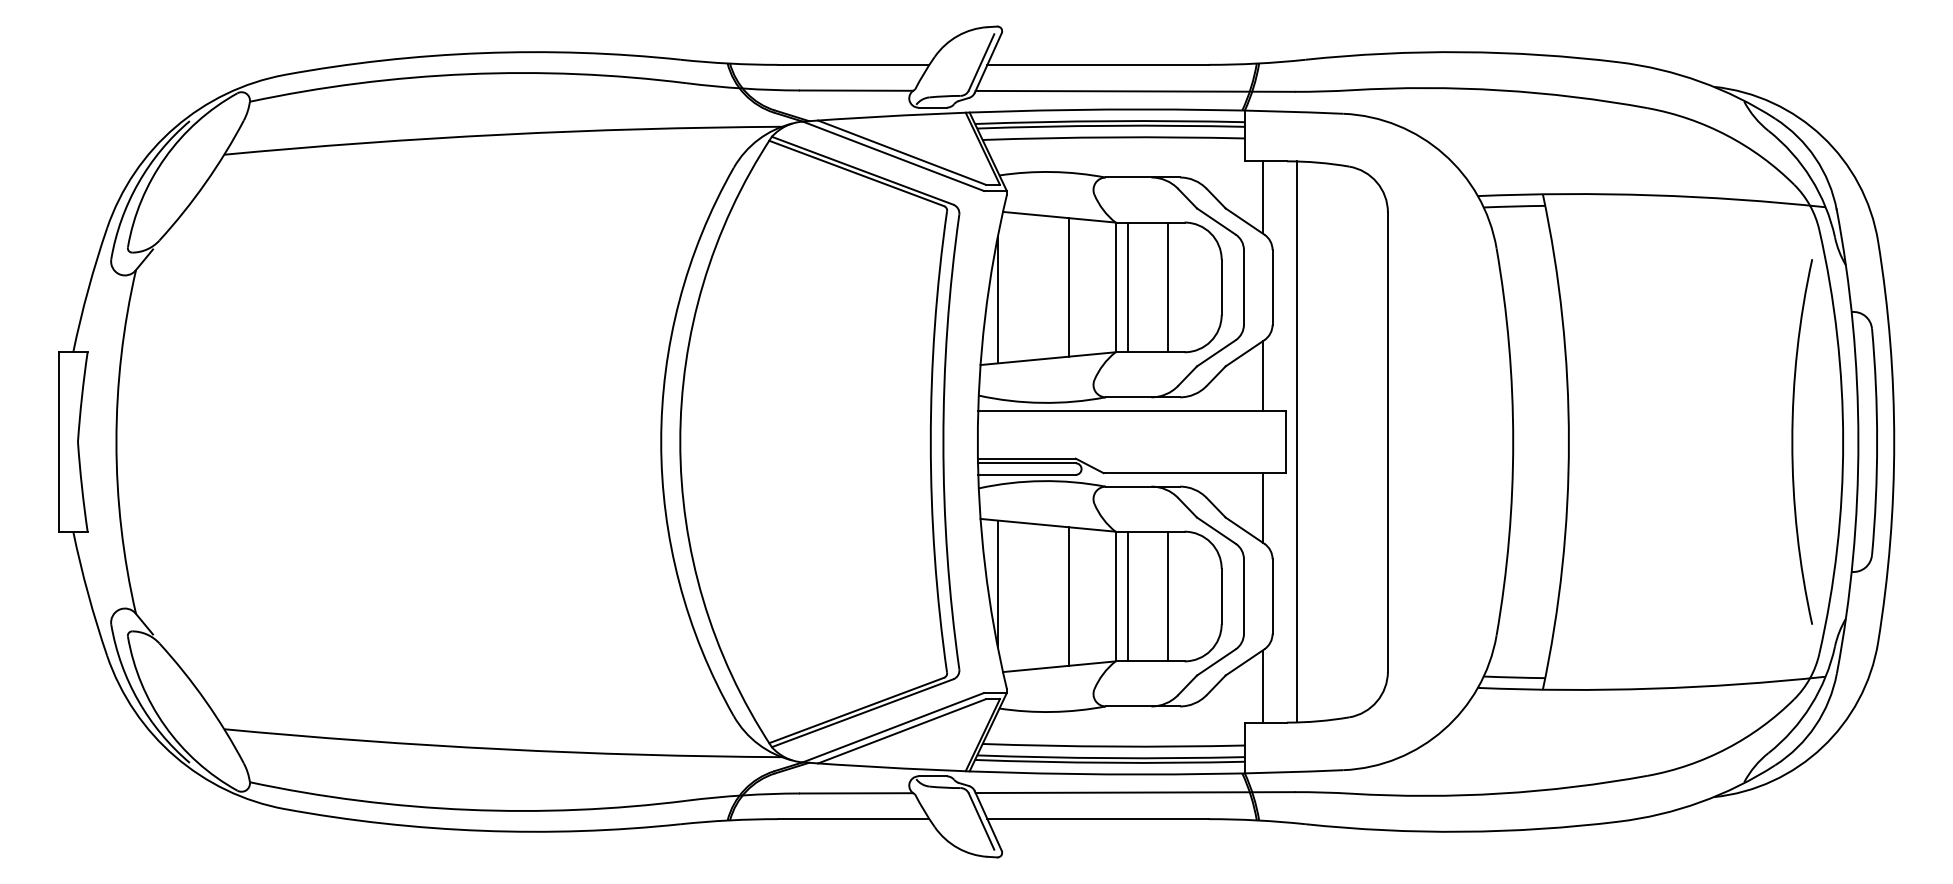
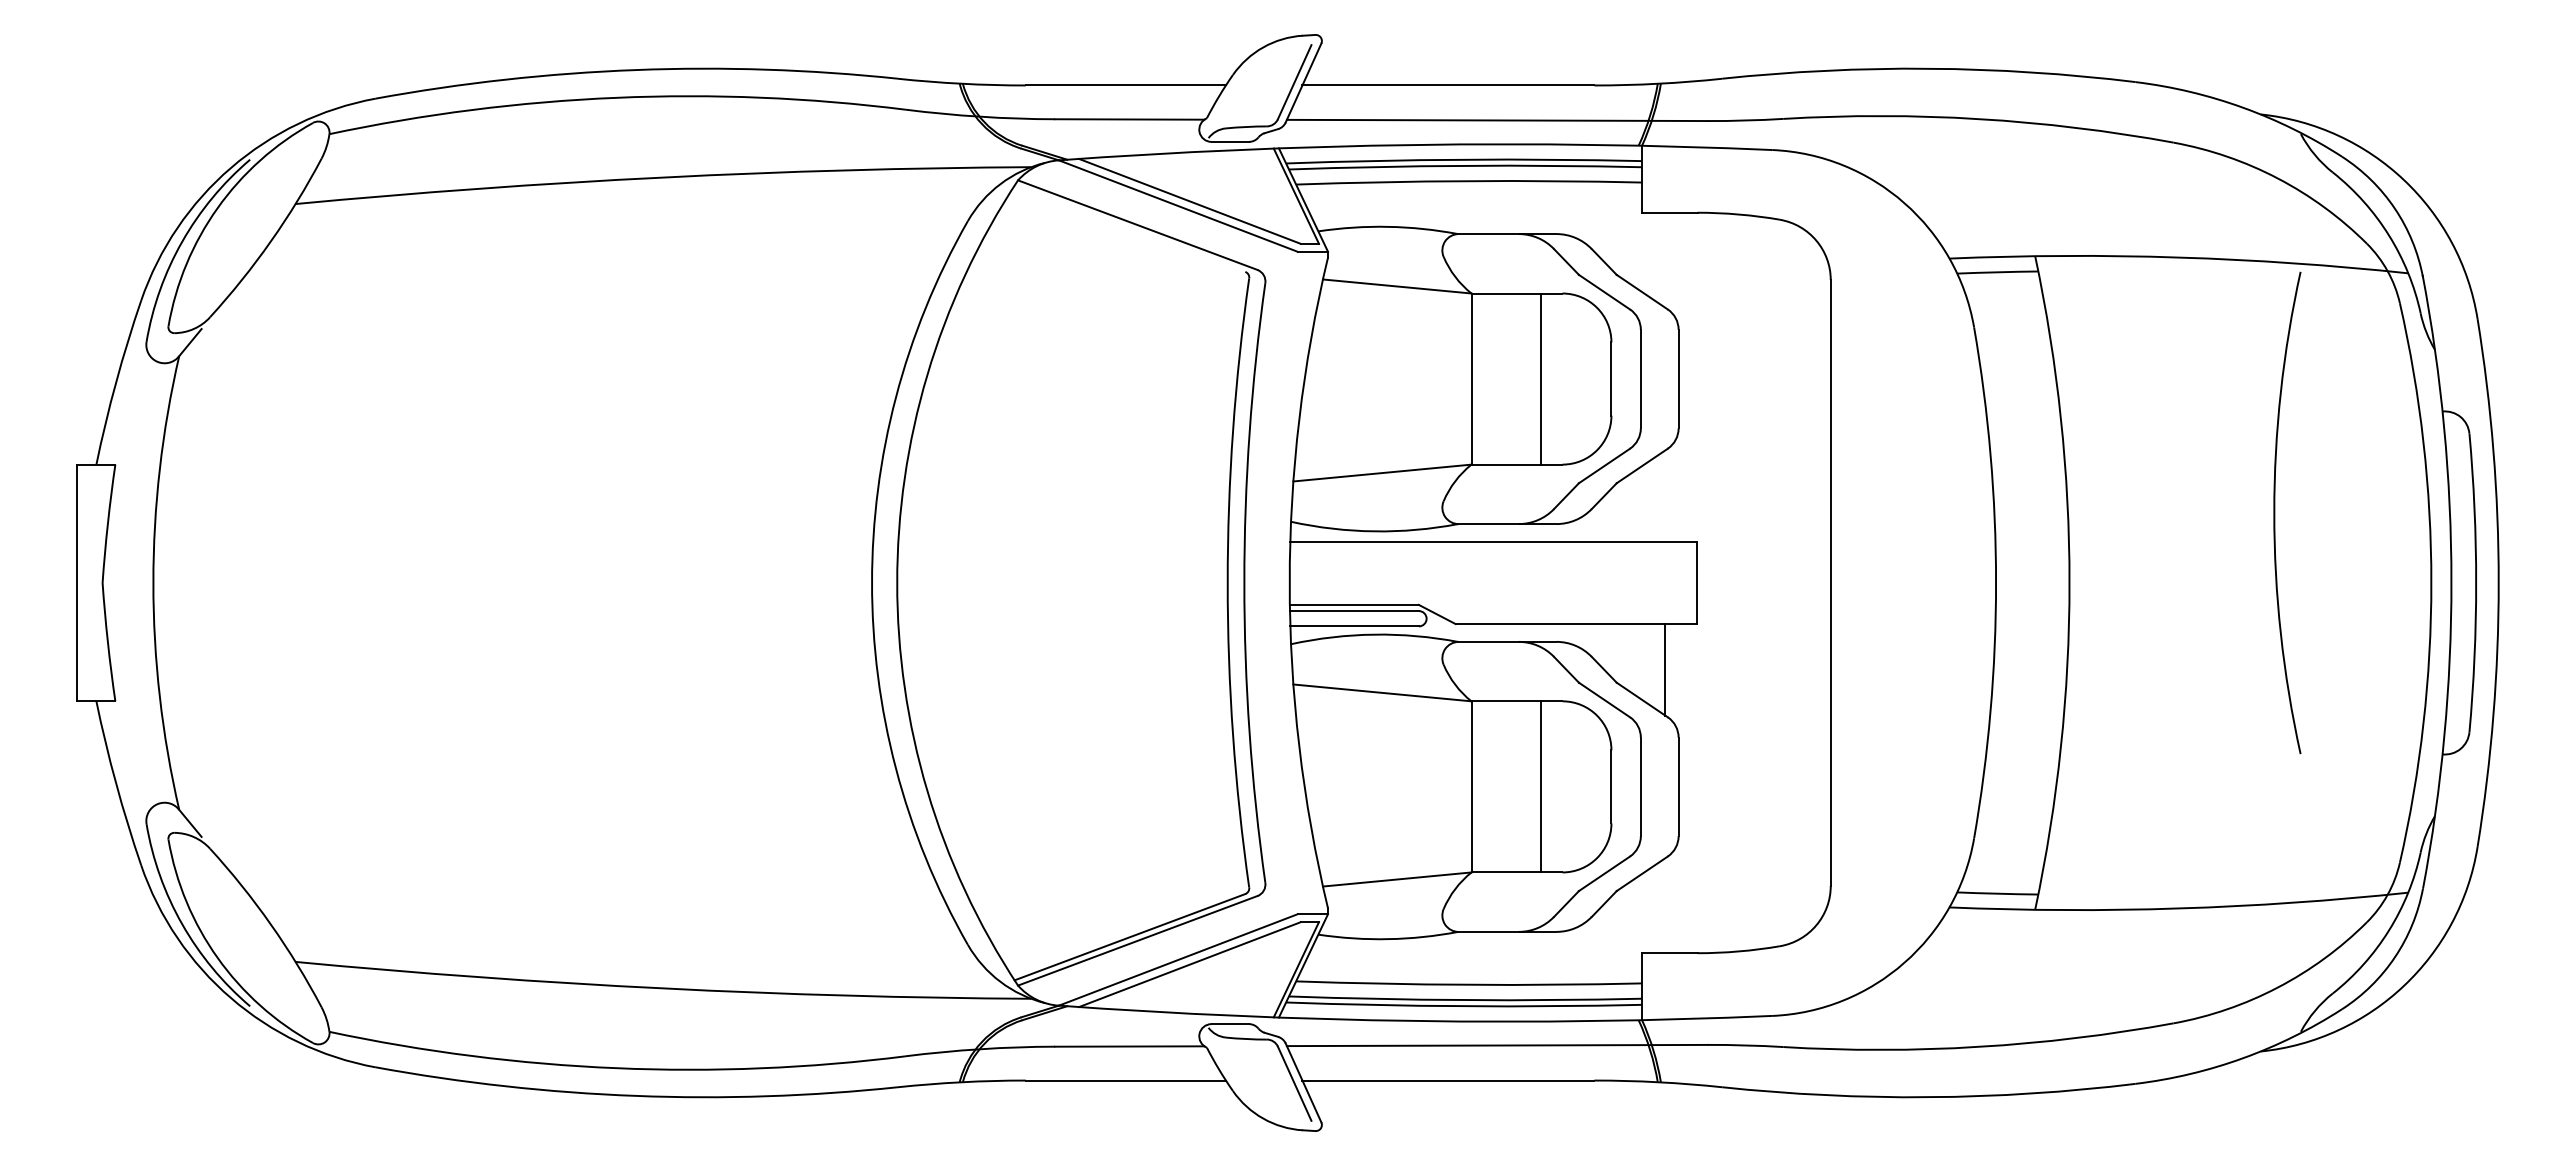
line: (856, 173) -> (1129, 228), removed
line: (1262, 196) -> (1665, 259), removed
line: (1069, 286) -> (1410, 378), removed
line: (1128, 286) -> (1488, 378), removed
line: (998, 299) -> (1316, 395), removed
line: (1262, 375) -> (1665, 495), removed
line: (1297, 441) -> (1711, 582), removed
arc: (1793, 441) -> (2275, 512), moved
line: (998, 583) -> (1316, 769), removed
line: (1069, 596) -> (1410, 786), removed
line: (1128, 596) -> (1488, 786), removed
line: (1262, 686) -> (1665, 905), removed

